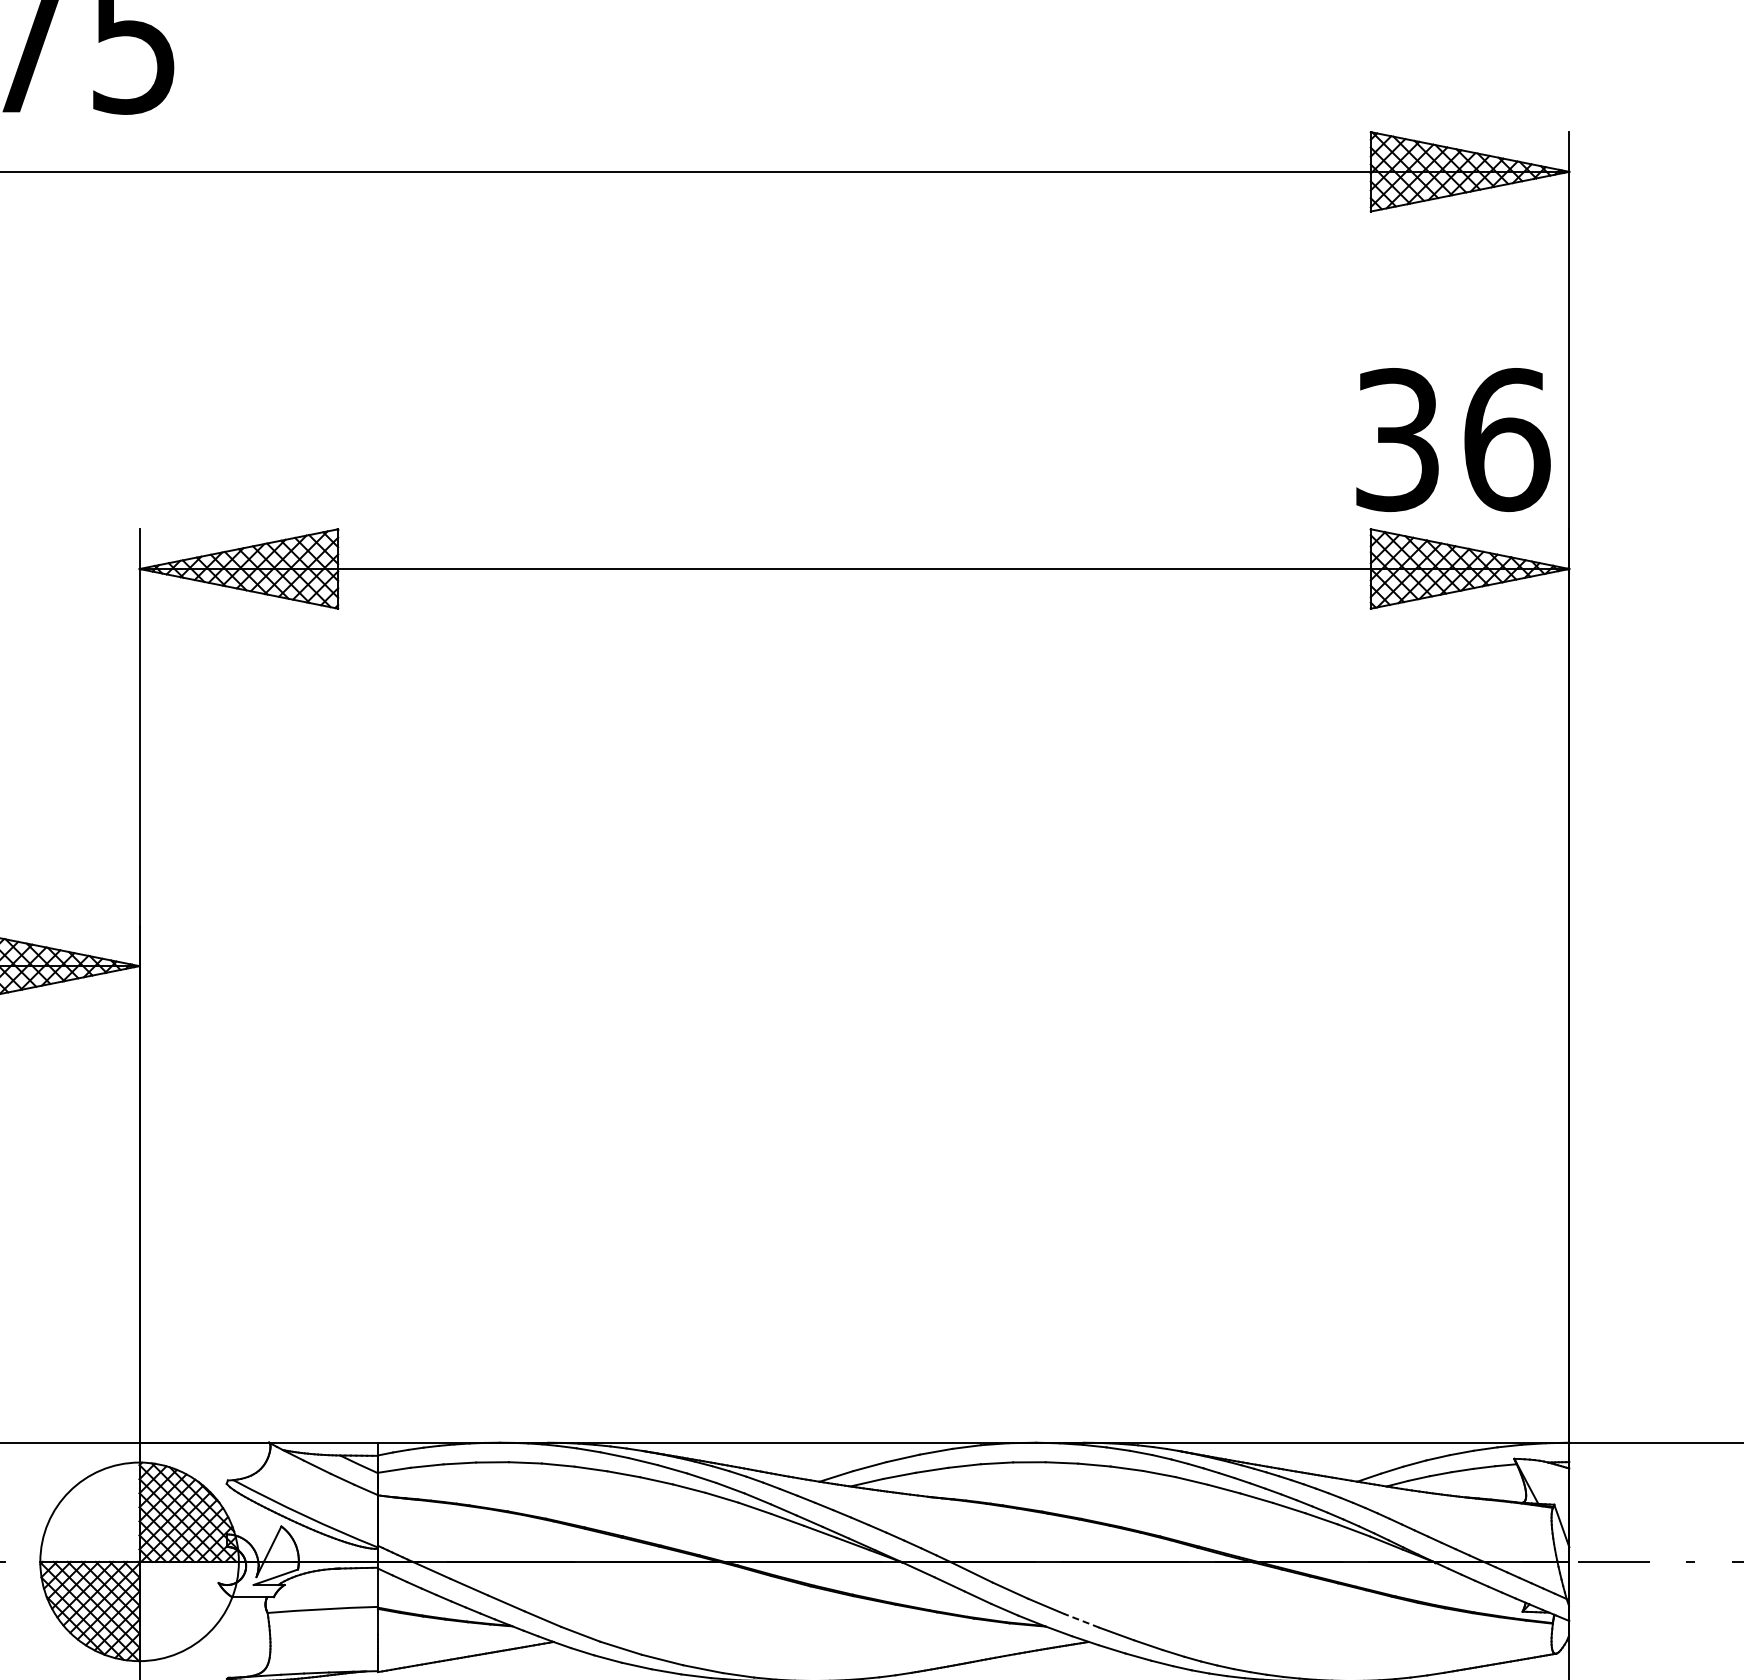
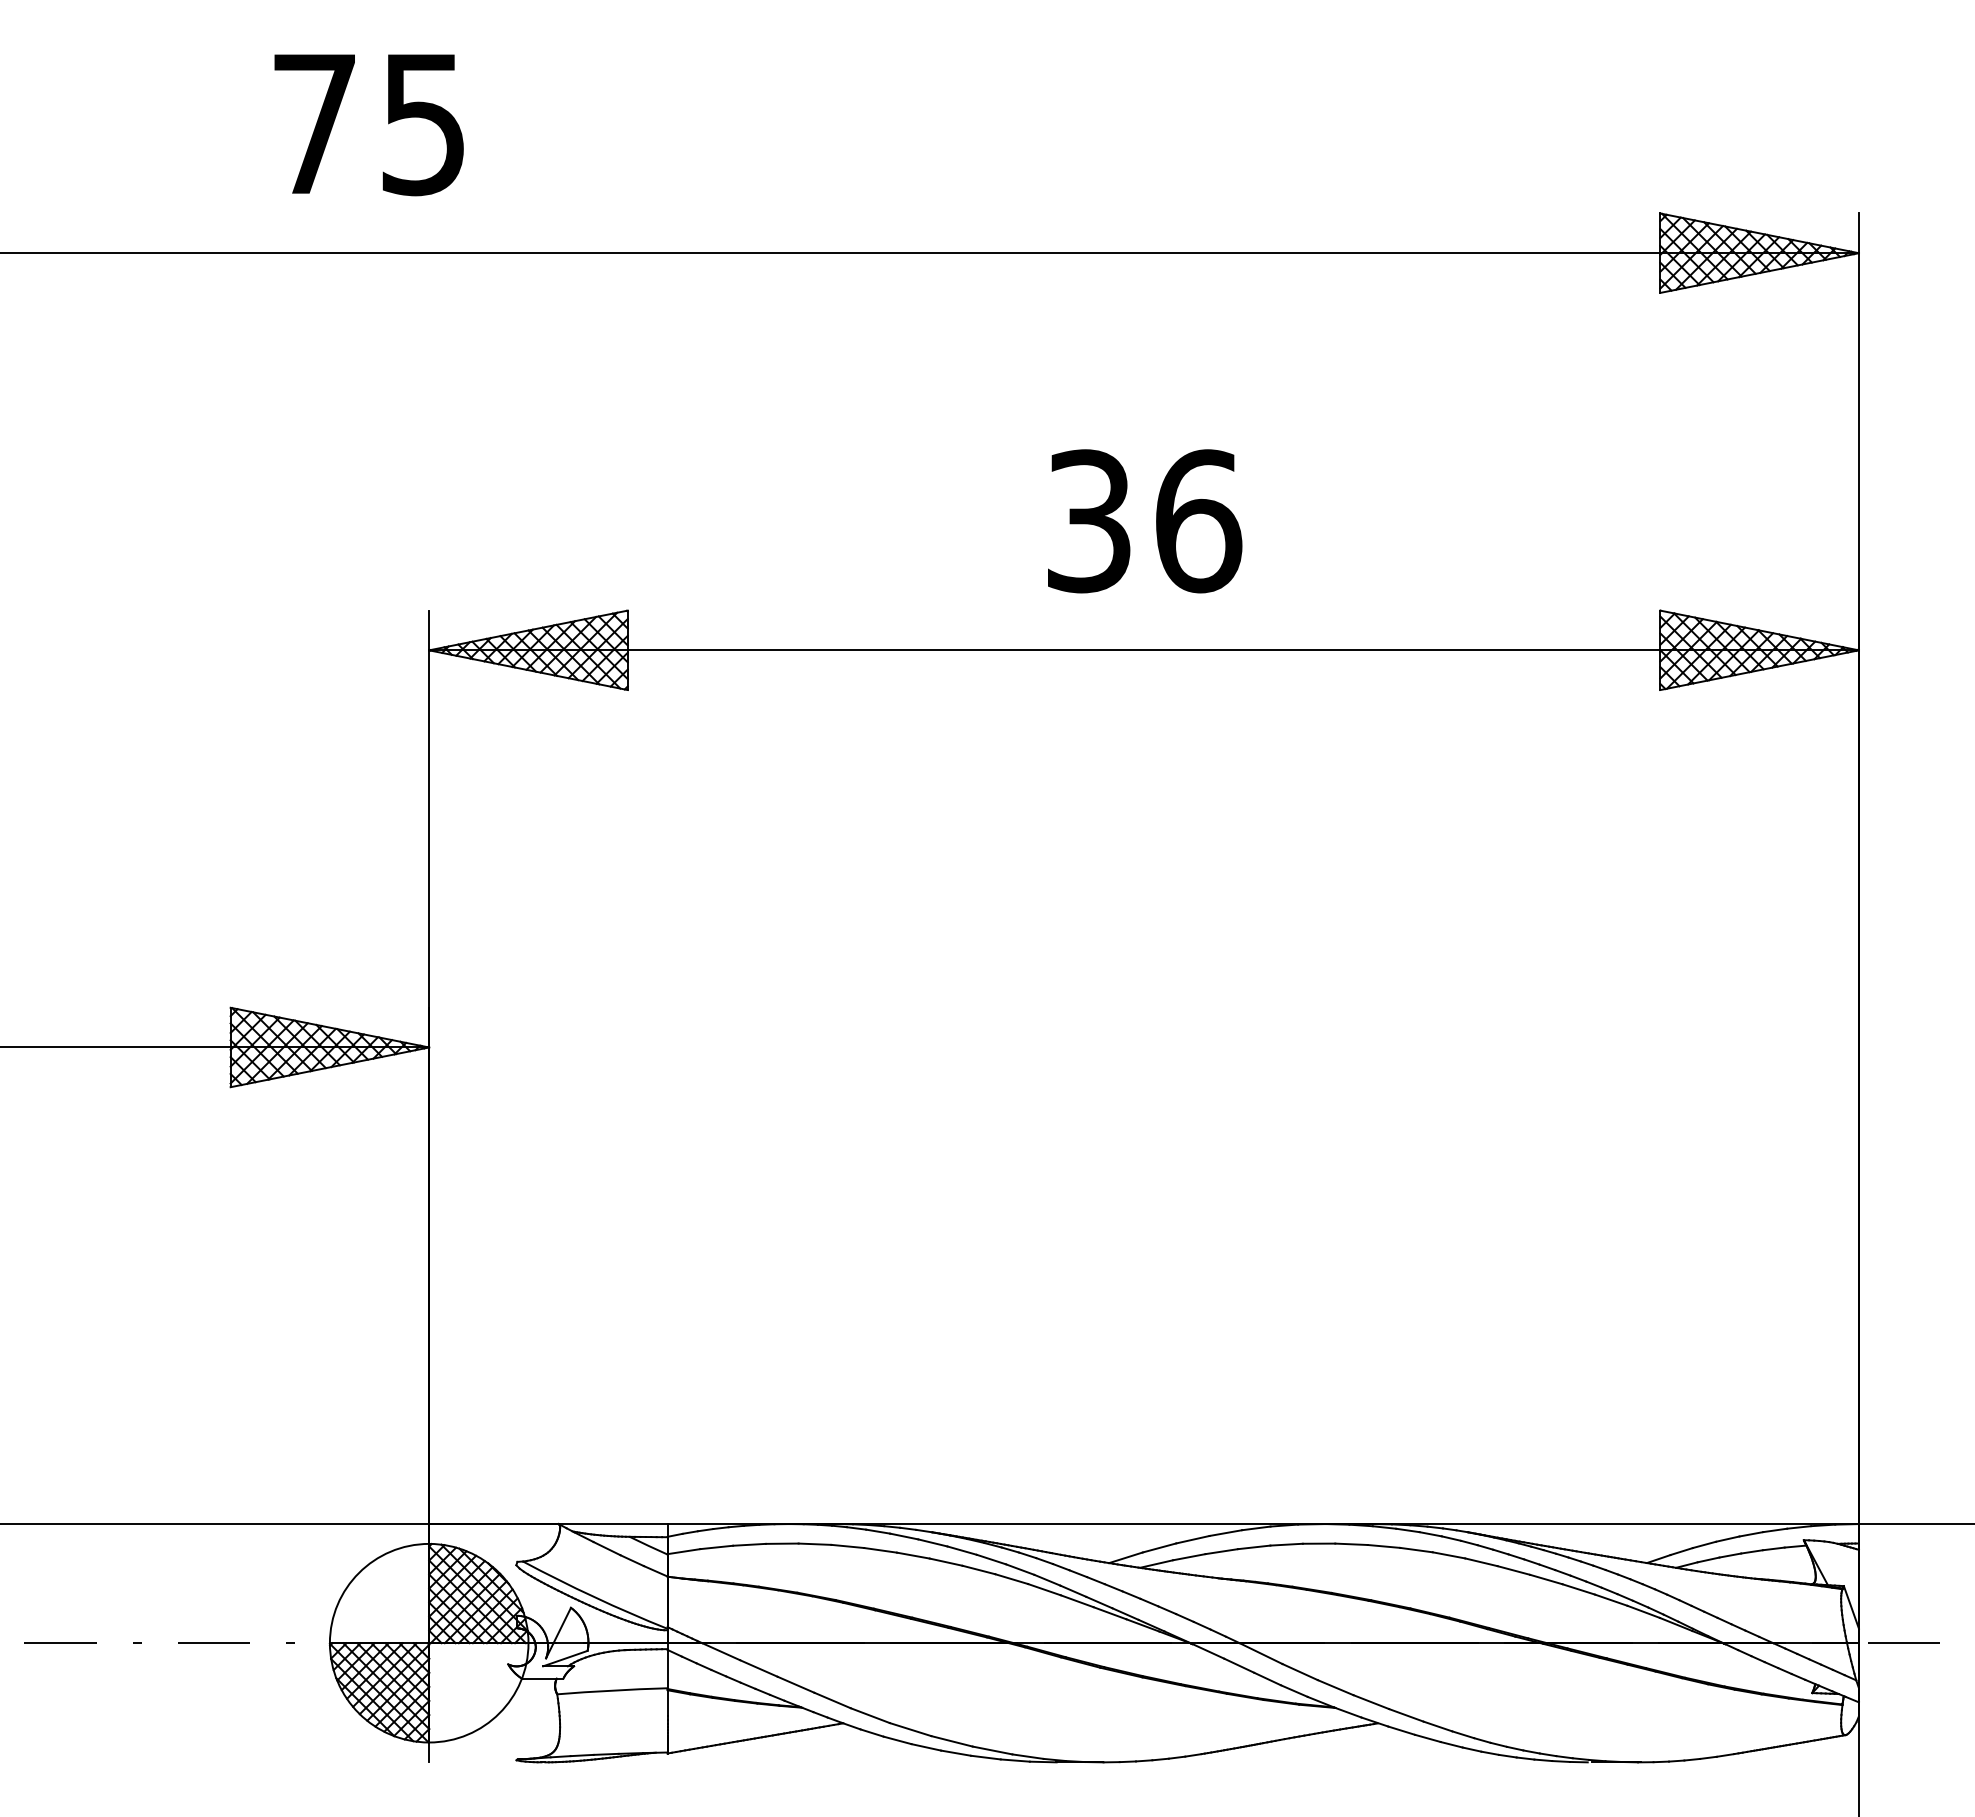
text: (1453, 440) -> (1145, 521), moved
line: (1080, 1620) -> (1370, 1701), dashed -> solid

